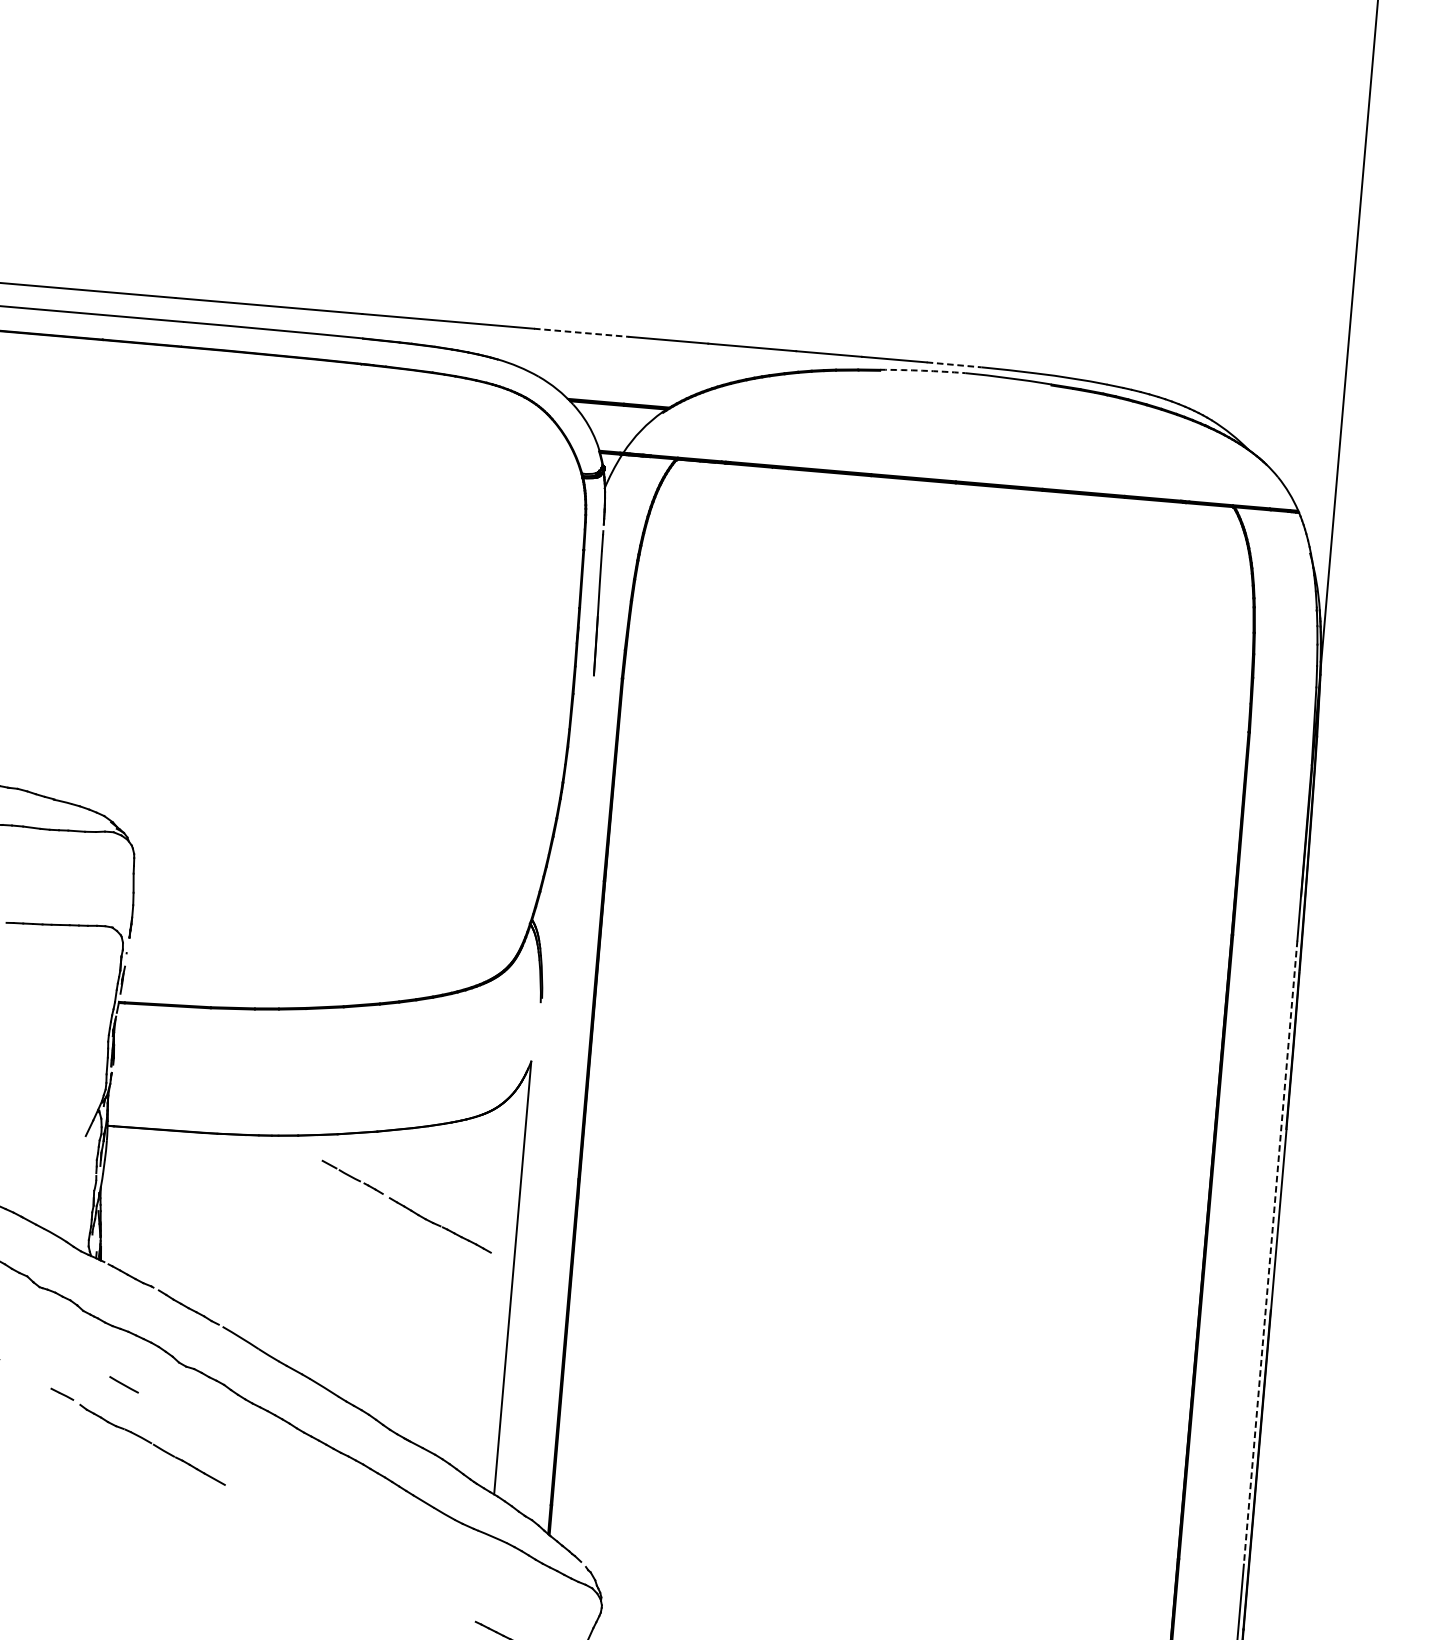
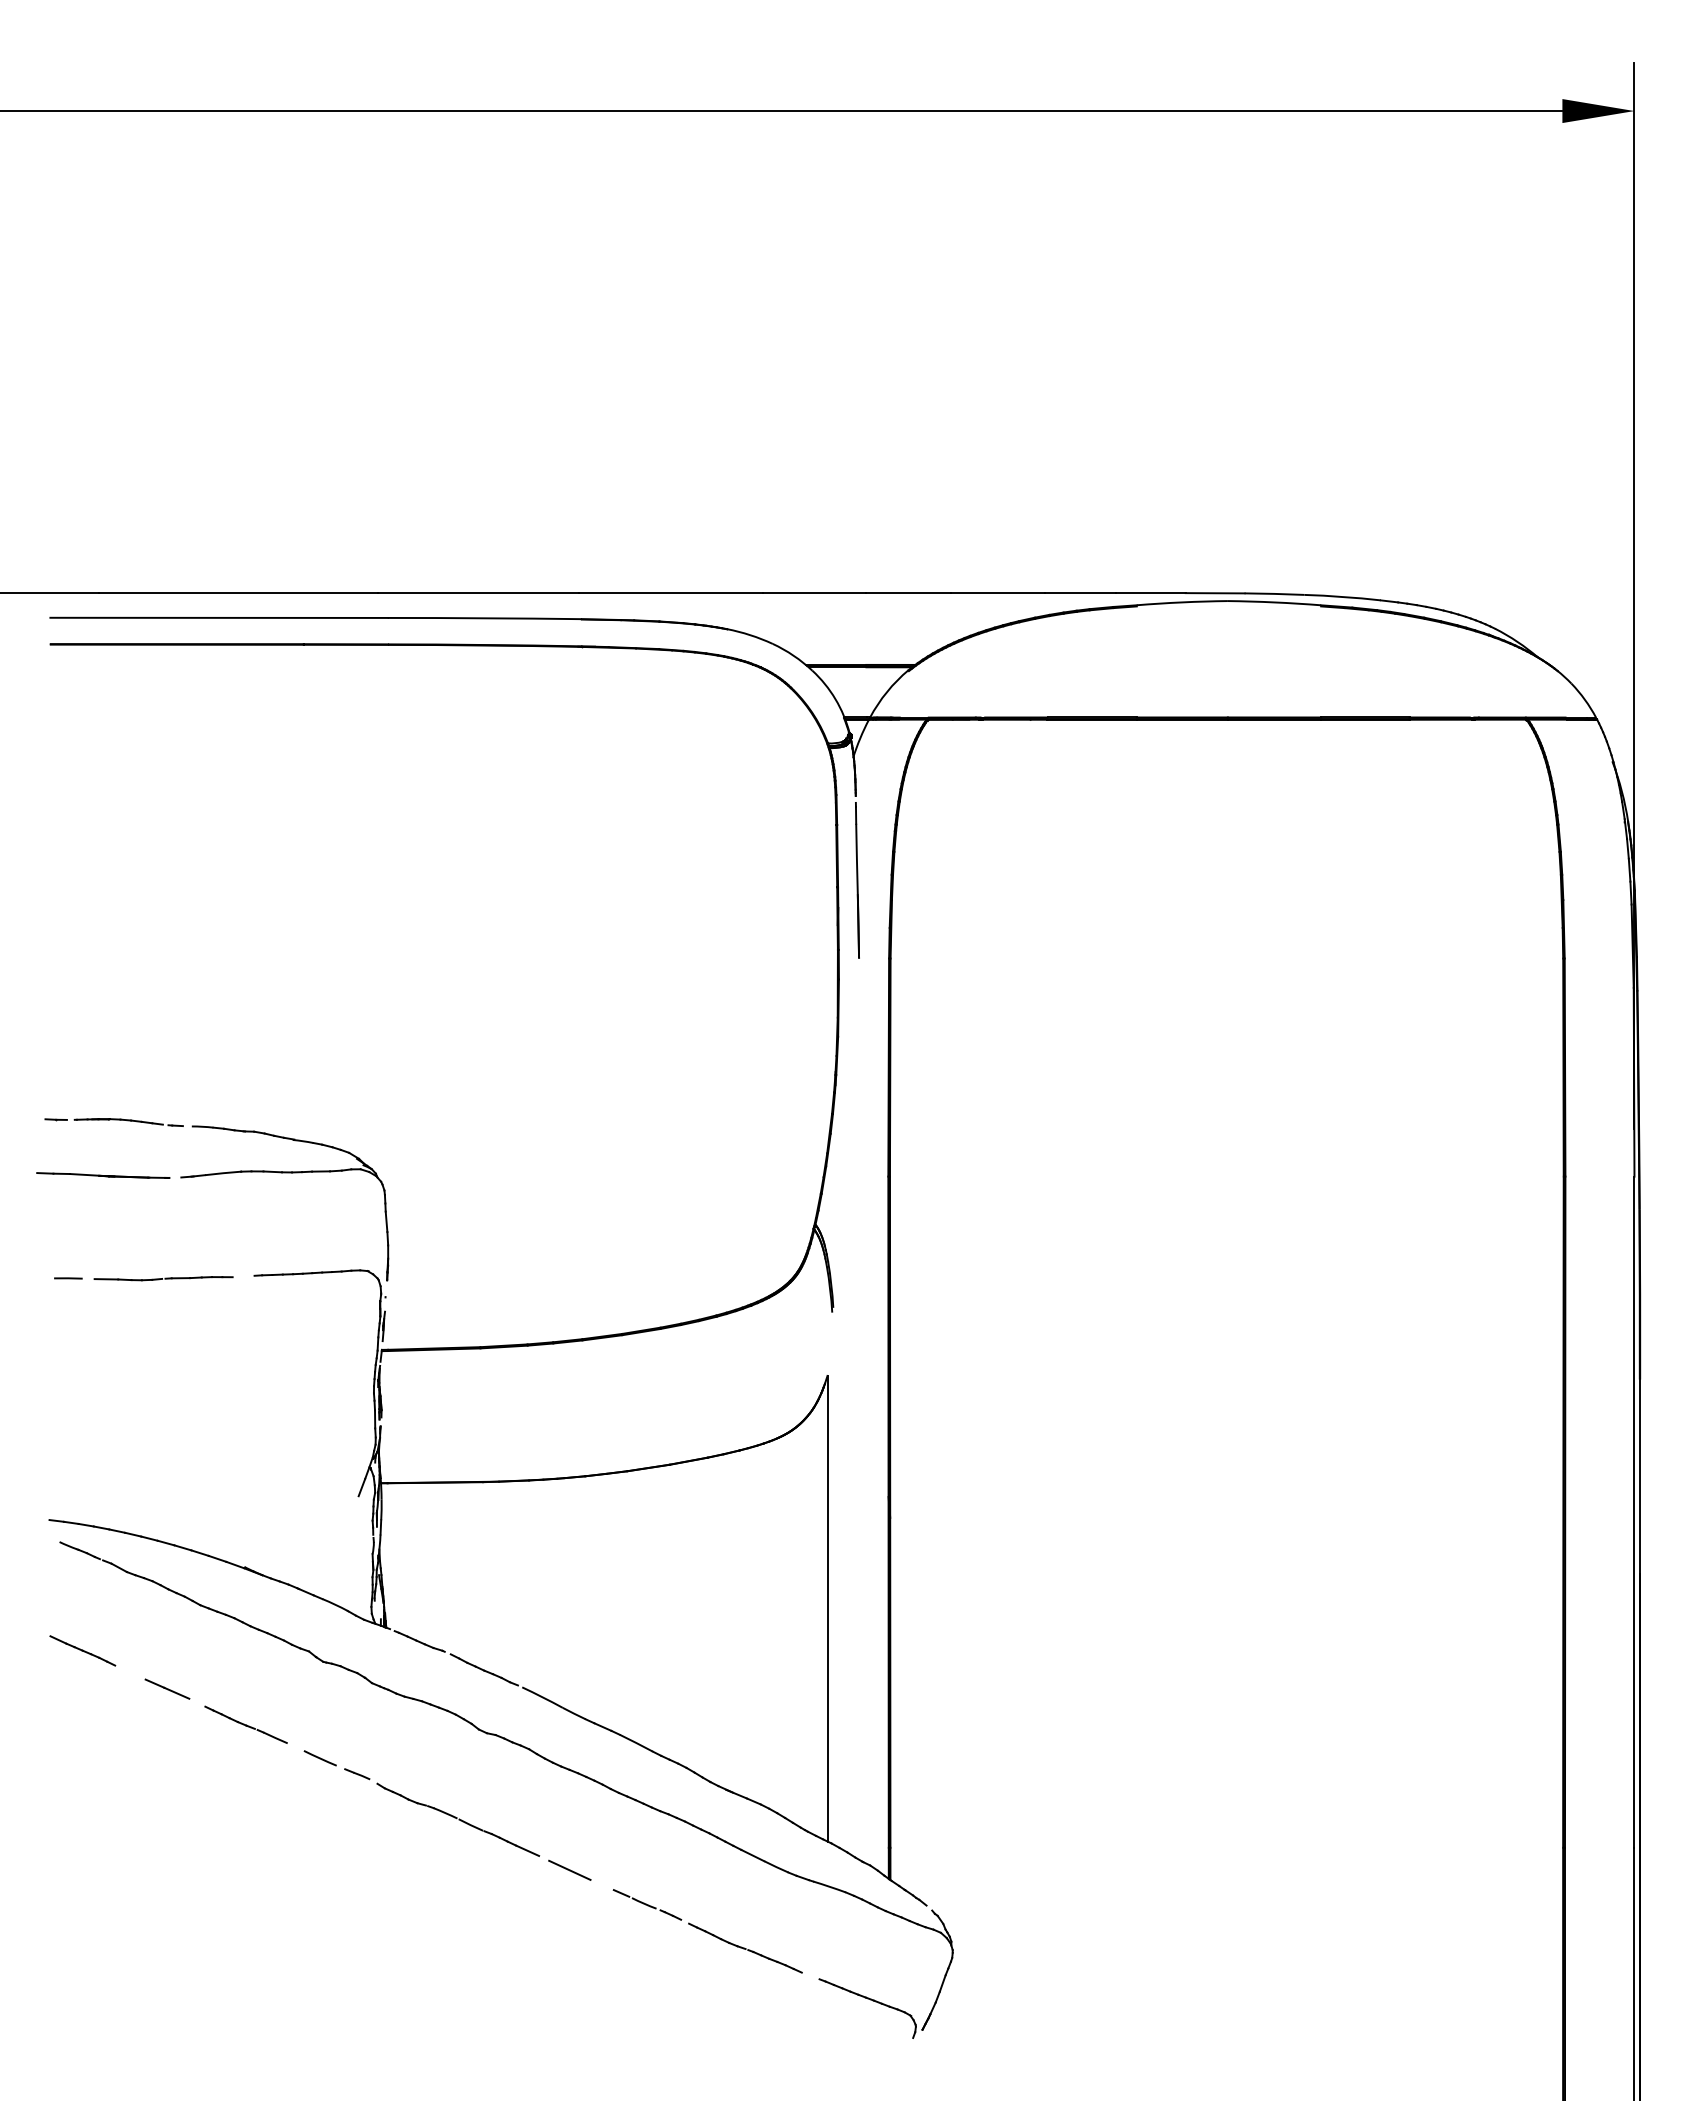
line: (582, 333) -> (815, 593), dashed -> solid
line: (954, 365) -> (1215, 593), dashed -> solid
arc: (922, 370) -> (1182, 602), dashed -> solid
part: (406, 1206) -> (707, 1931), moved
line: (1270, 1252) -> (1634, 1512), dashed -> solid
line: (123, 1384) -> (319, 1758), moved
line: (252, 1499) -> (569, 1869), added

